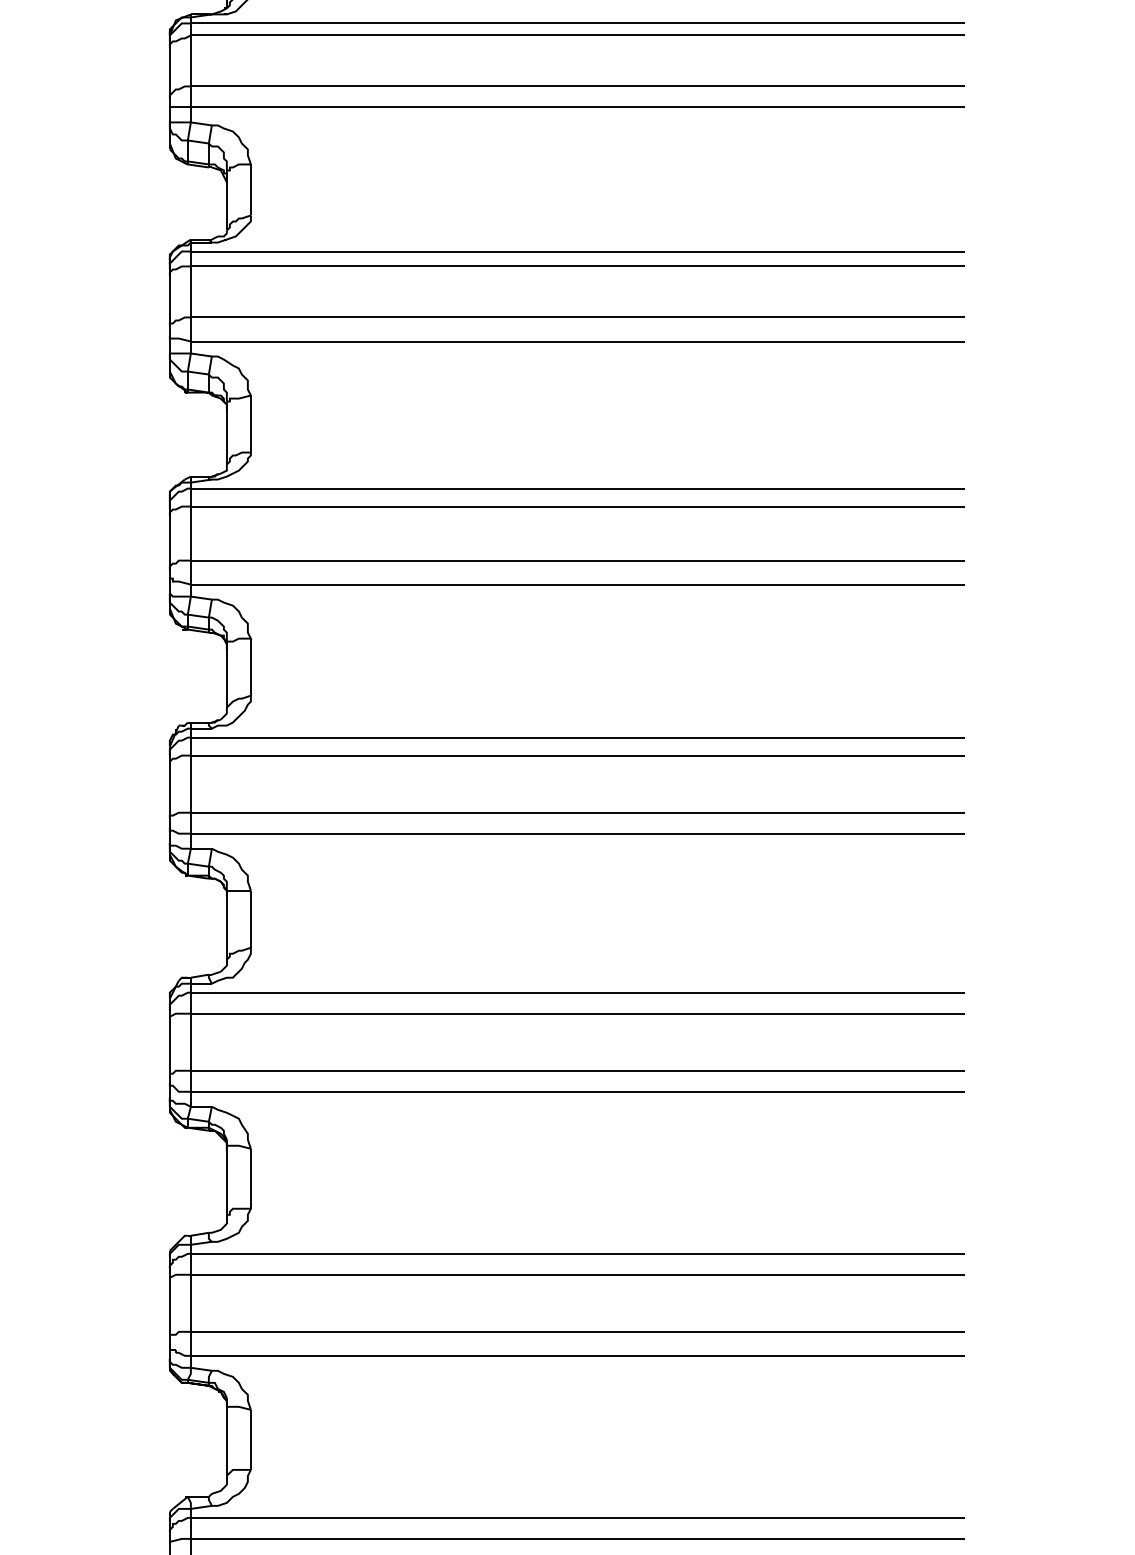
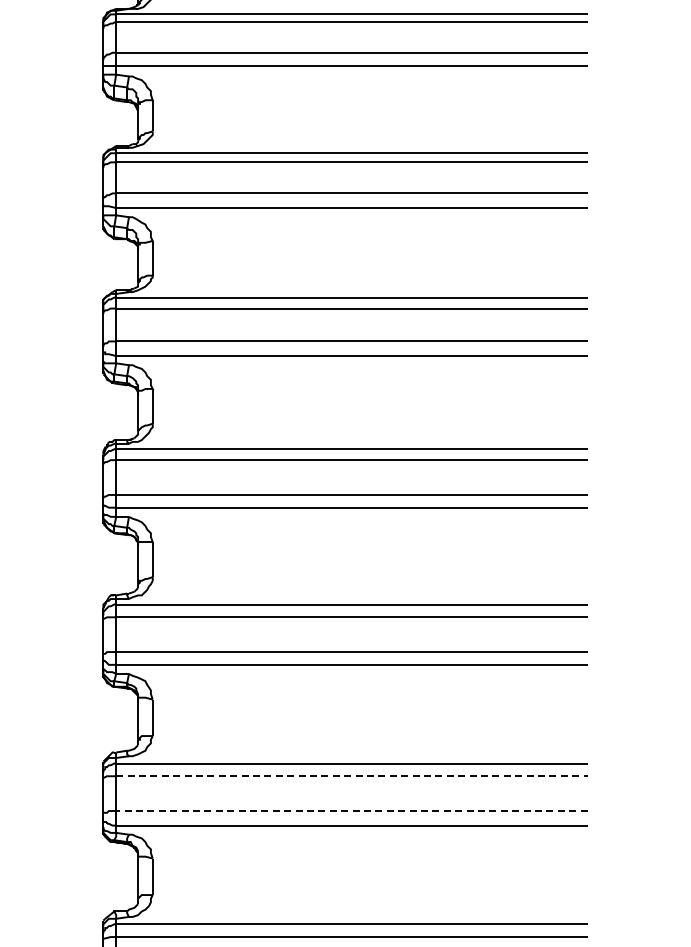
line: (577, 1275) -> (351, 776), solid -> dashed
line: (577, 1332) -> (351, 811), solid -> dashed

